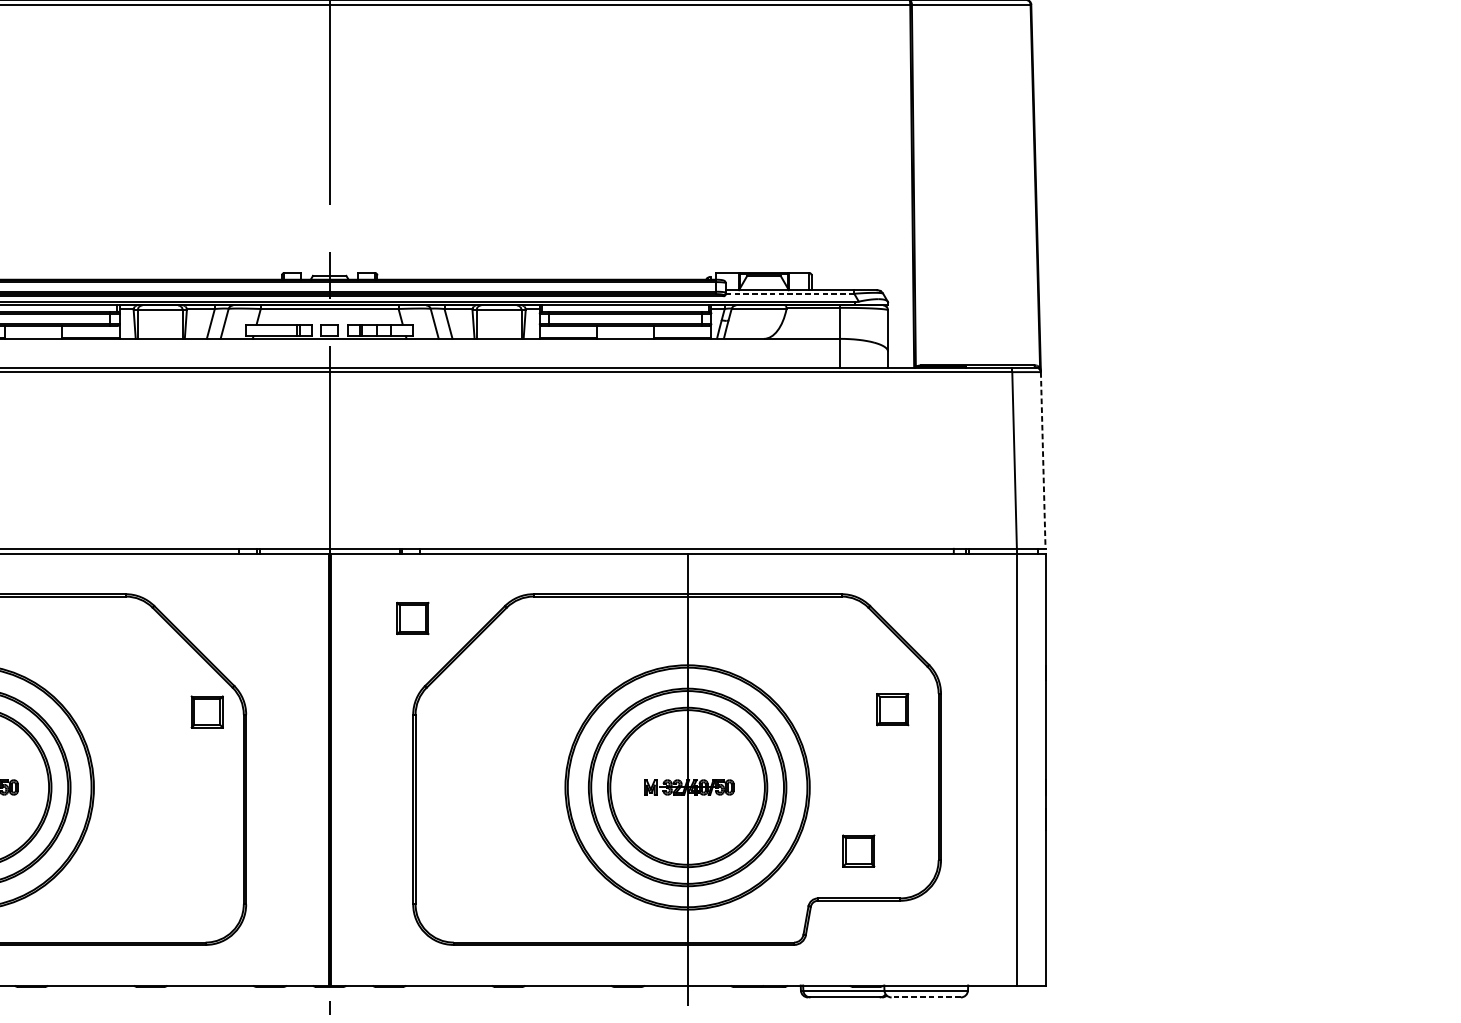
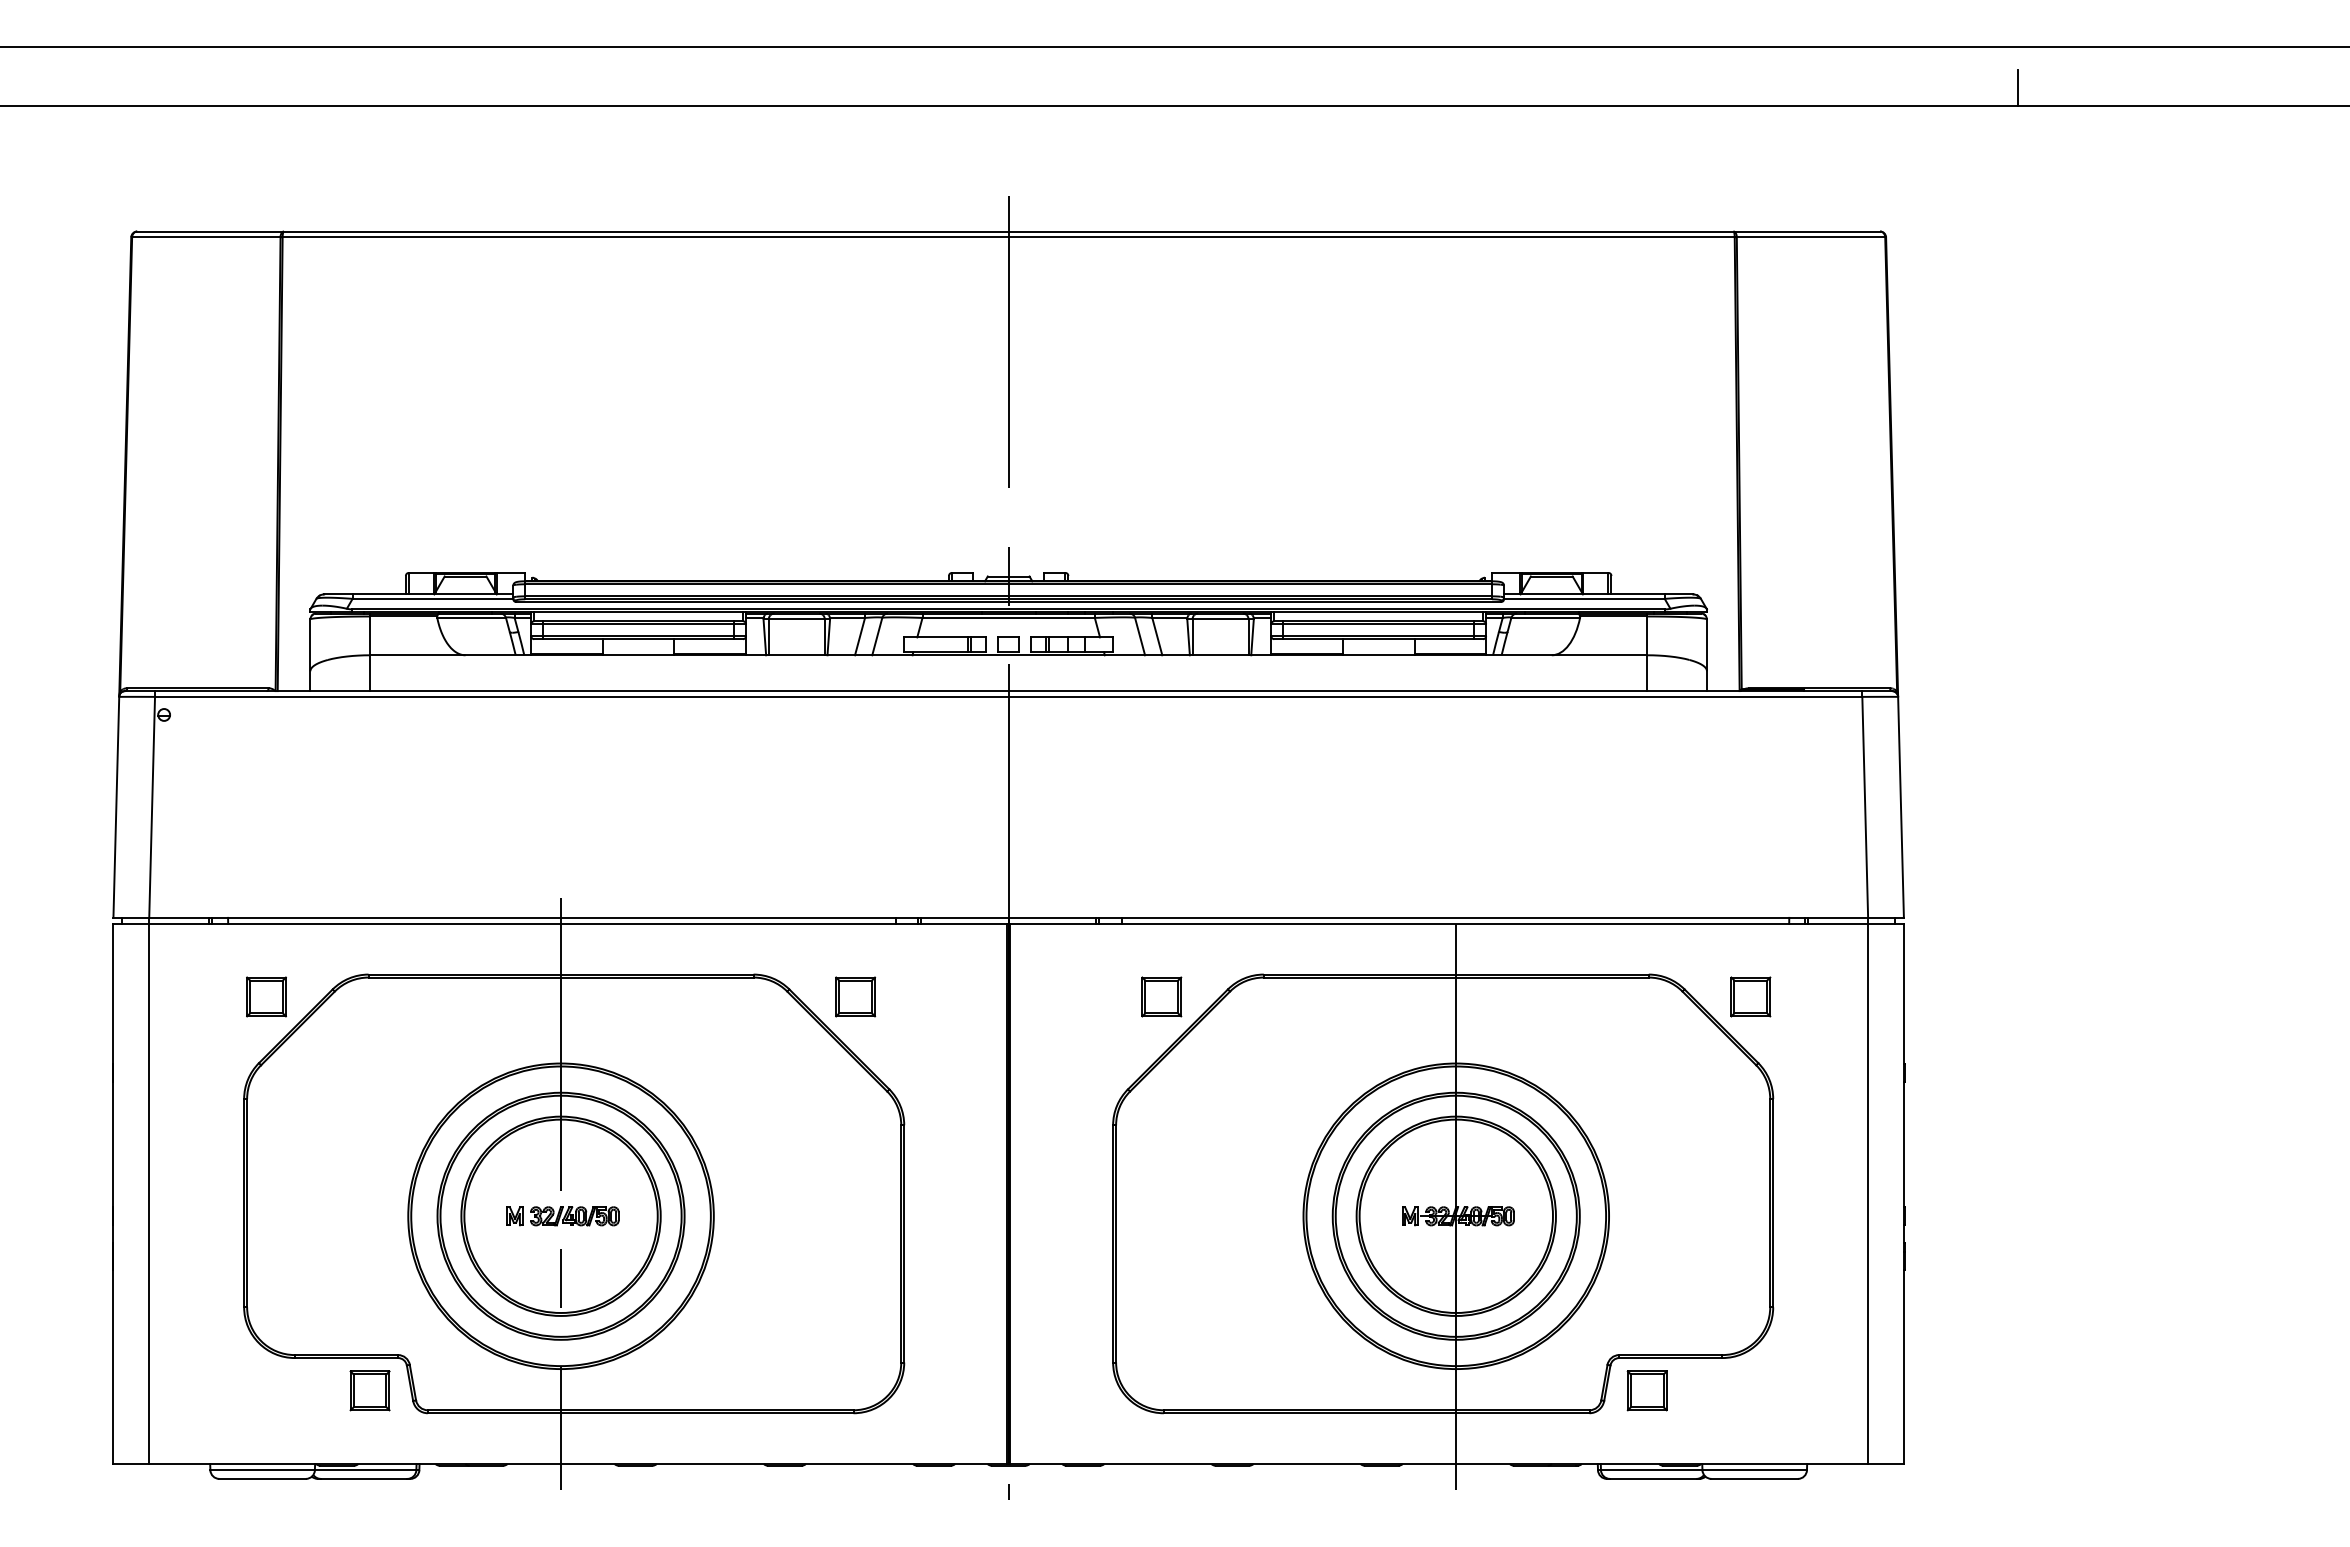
line: (790, 293) -> (1584, 598), dashed -> solid
line: (1043, 460) -> (1901, 807), dashed -> solid
part: (412, 618) -> (1161, 996), moved
part: (892, 709) -> (1750, 996), moved
part: (207, 711) -> (855, 996), moved
part: (858, 850) -> (1646, 1390), moved
line: (926, 997) -> (1754, 1478), dashed -> solid

